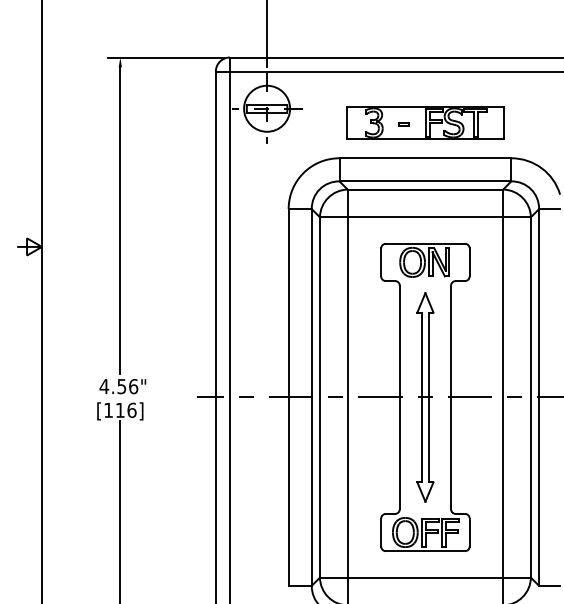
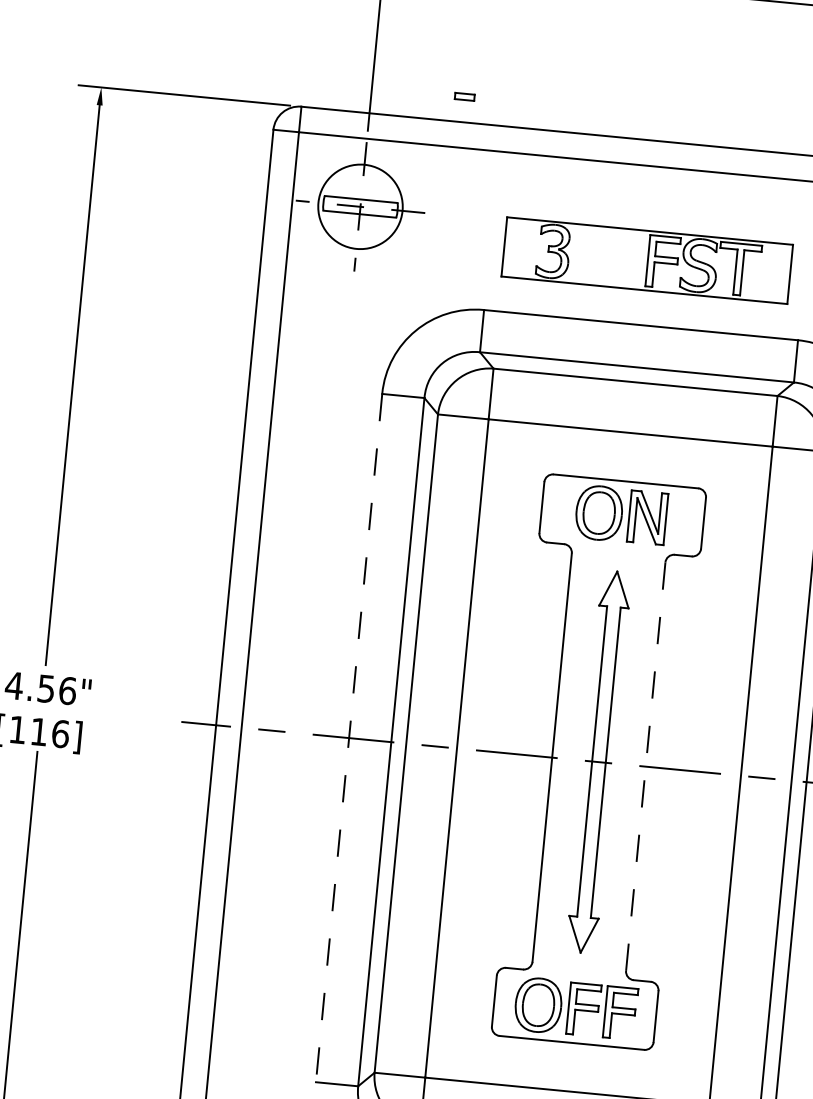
part: (403, 124) -> (464, 96), moved
line: (288, 397) -> (348, 738), solid -> dashed
line: (451, 397) -> (646, 766), solid -> dashed

